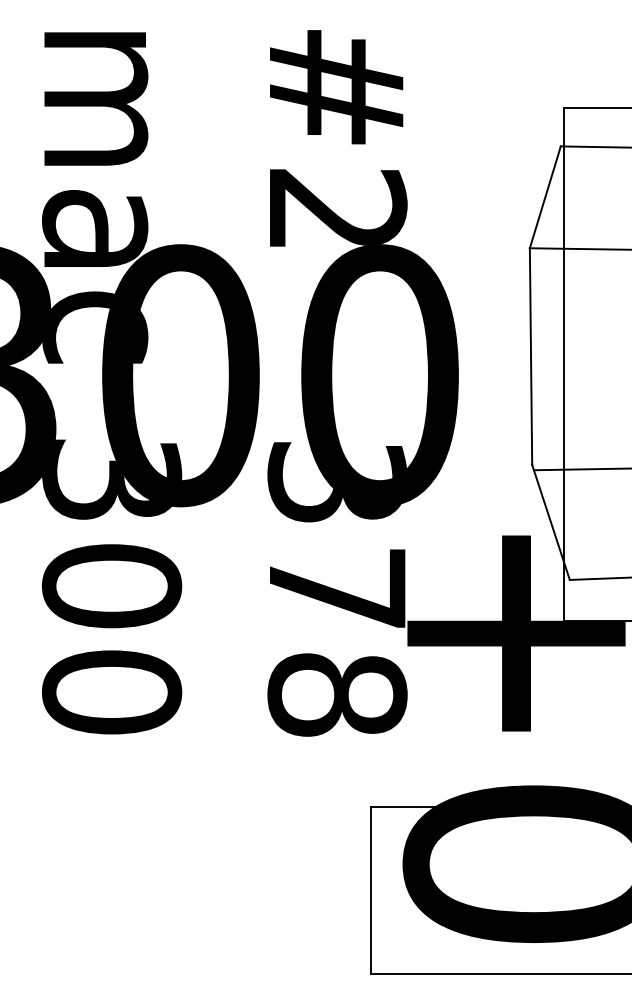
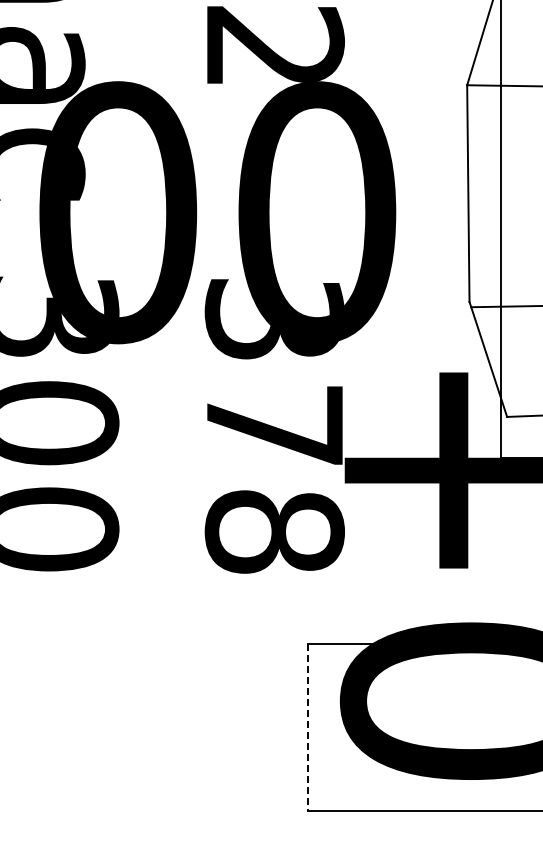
line: (370, 890) -> (307, 727), solid -> dashed

